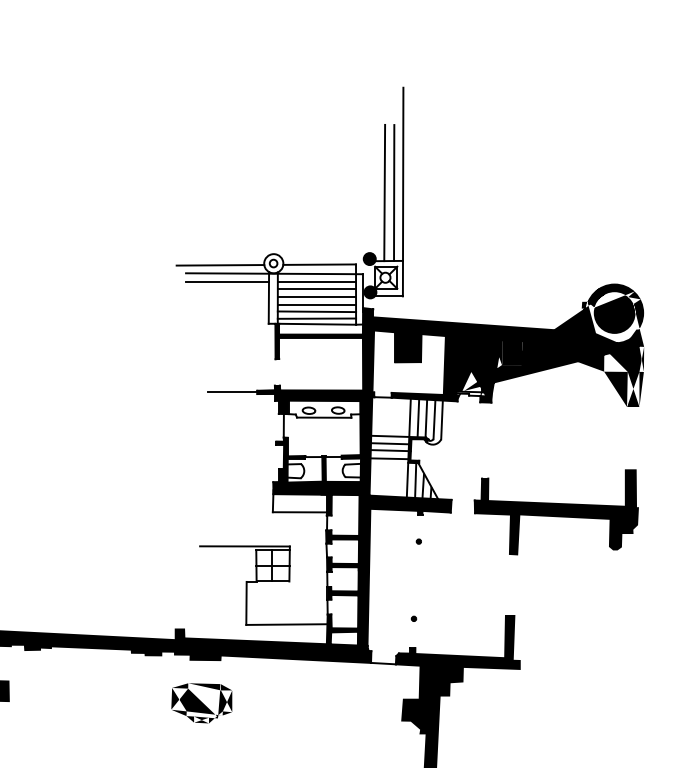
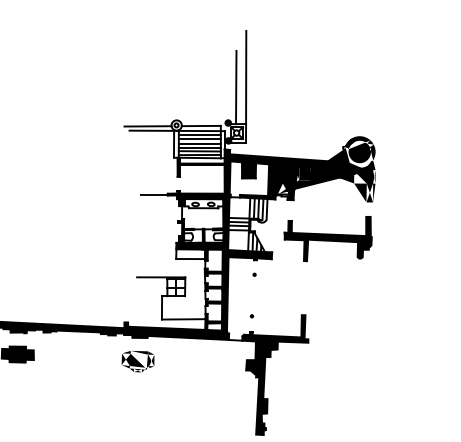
line: (394, 192) -> (241, 87), removed
line: (226, 282) -> (151, 135), removed
part: (554, 513) -> (327, 239), moved

